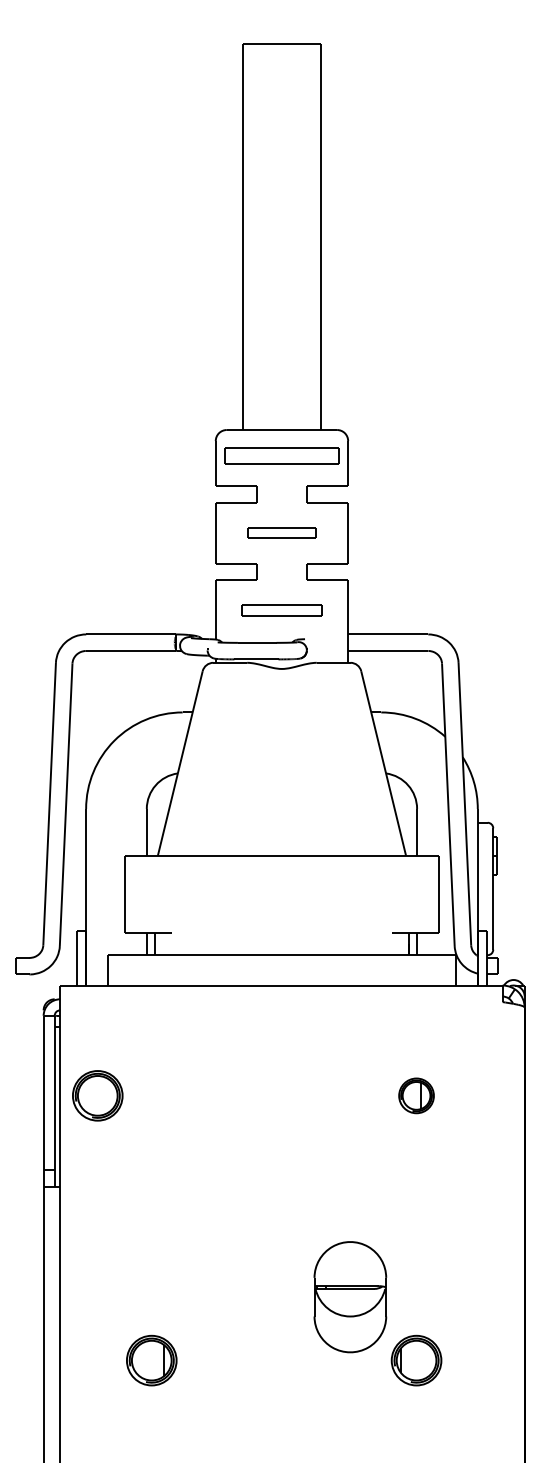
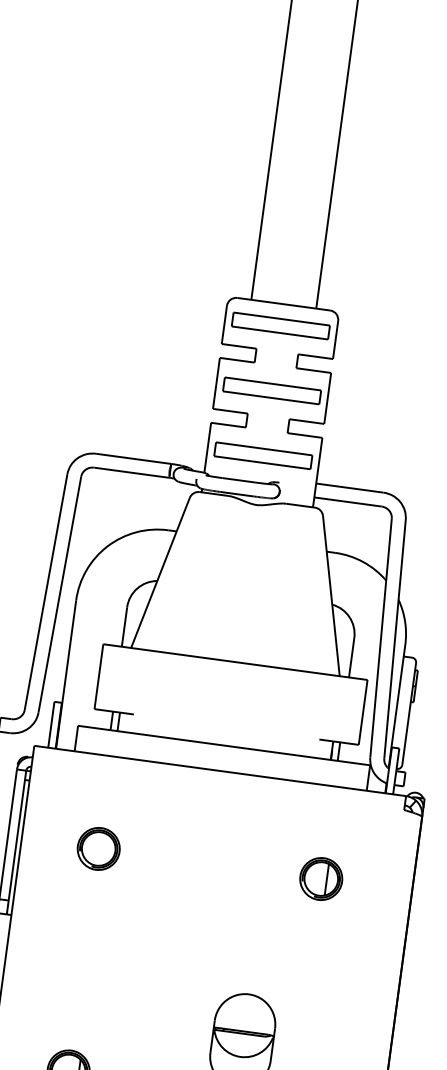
part: (281, 532) -> (271, 390), size x1.67
part: (281, 610) -> (262, 455), size x1.43
part: (97, 1095) -> (98, 848), moved
part: (416, 1095) -> (321, 878), size x1.43

